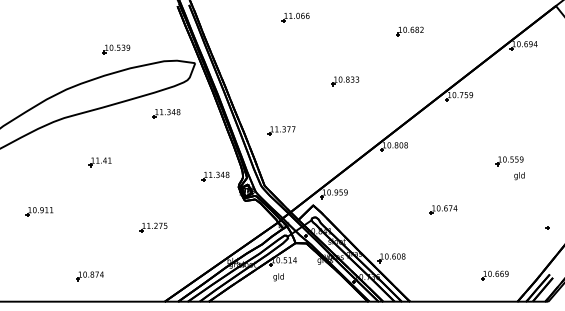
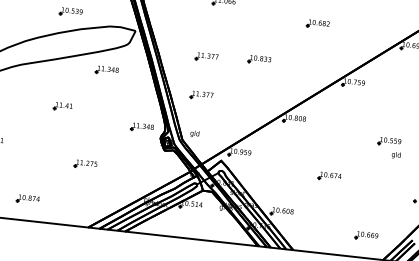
part: (282, 84) -> (206, 56), added
part: (99, 162) -> (62, 106), moved
text: (278, 277) -> (194, 134), moved

